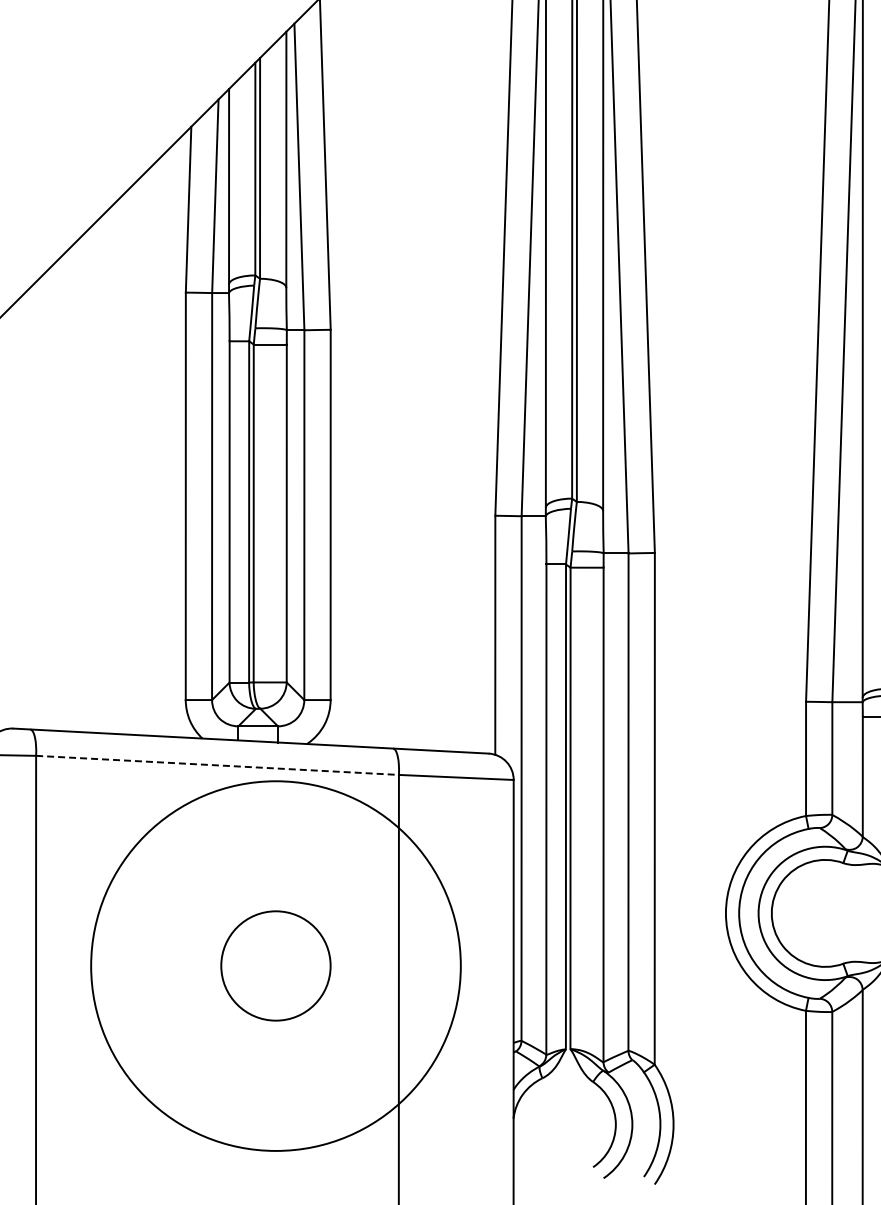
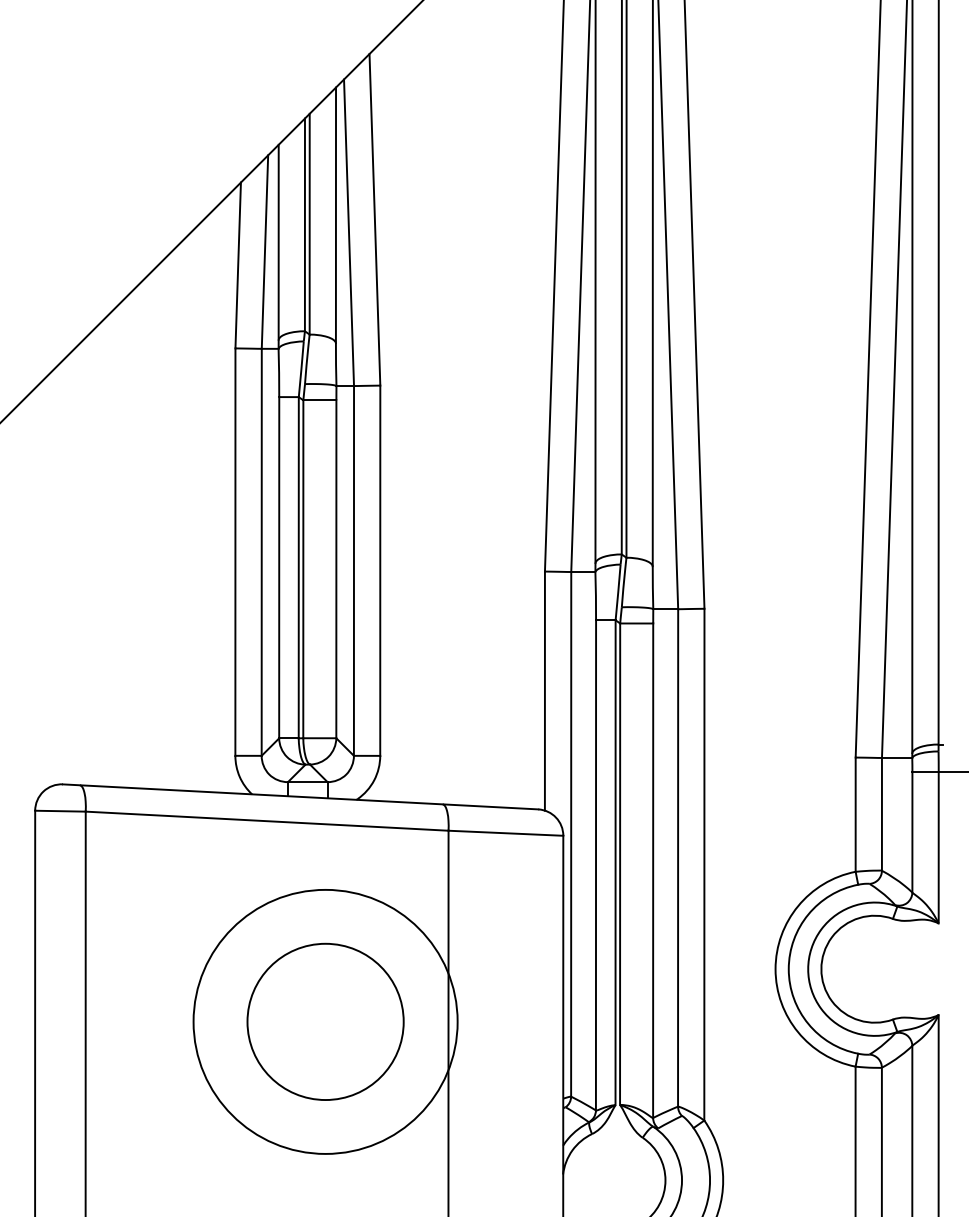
line: (217, 765) -> (267, 821), dashed -> solid
circle: (275, 965) -> (325, 1021), size x0.71
circle: (275, 965) -> (325, 1021), size x1.43

